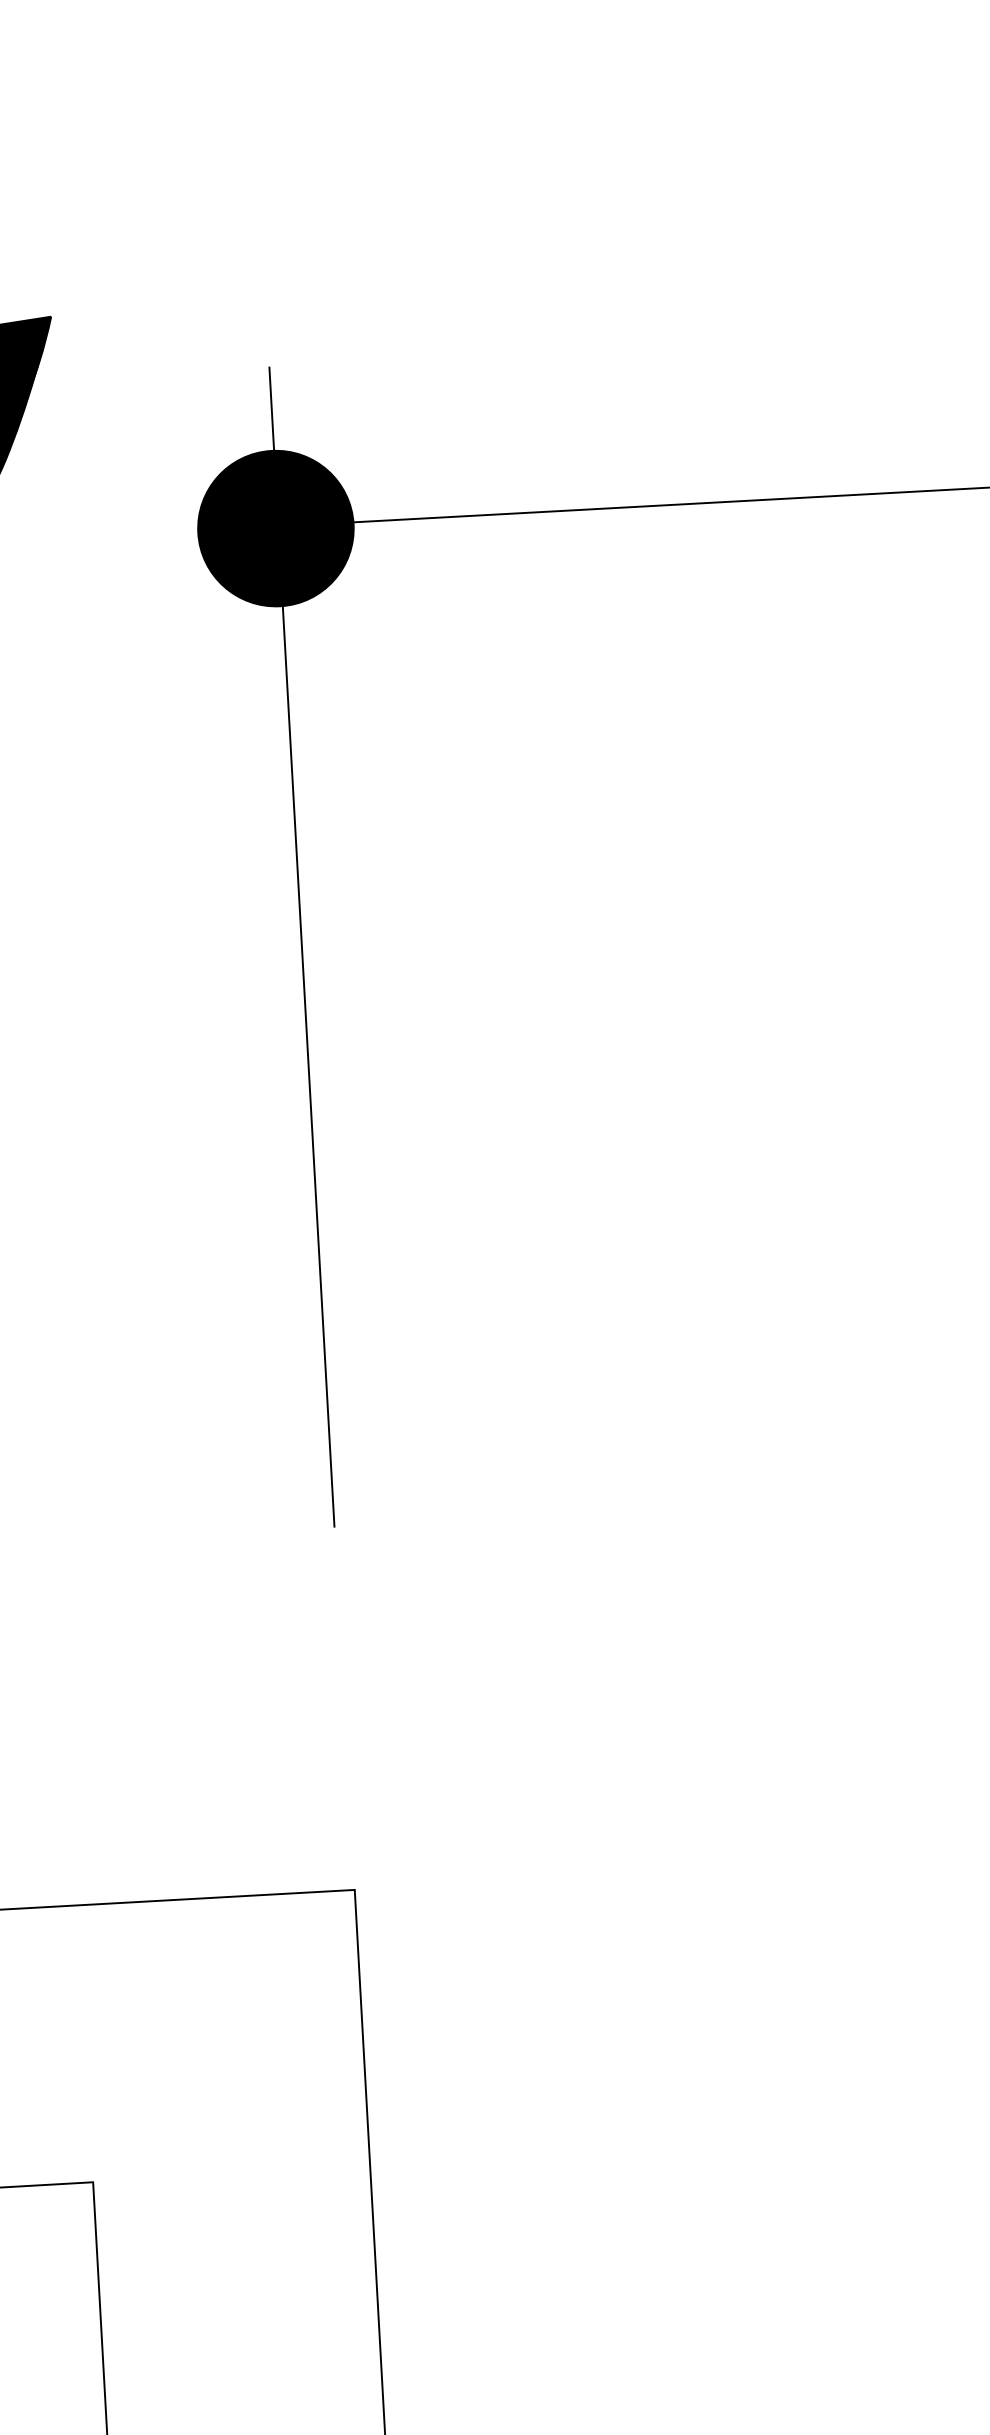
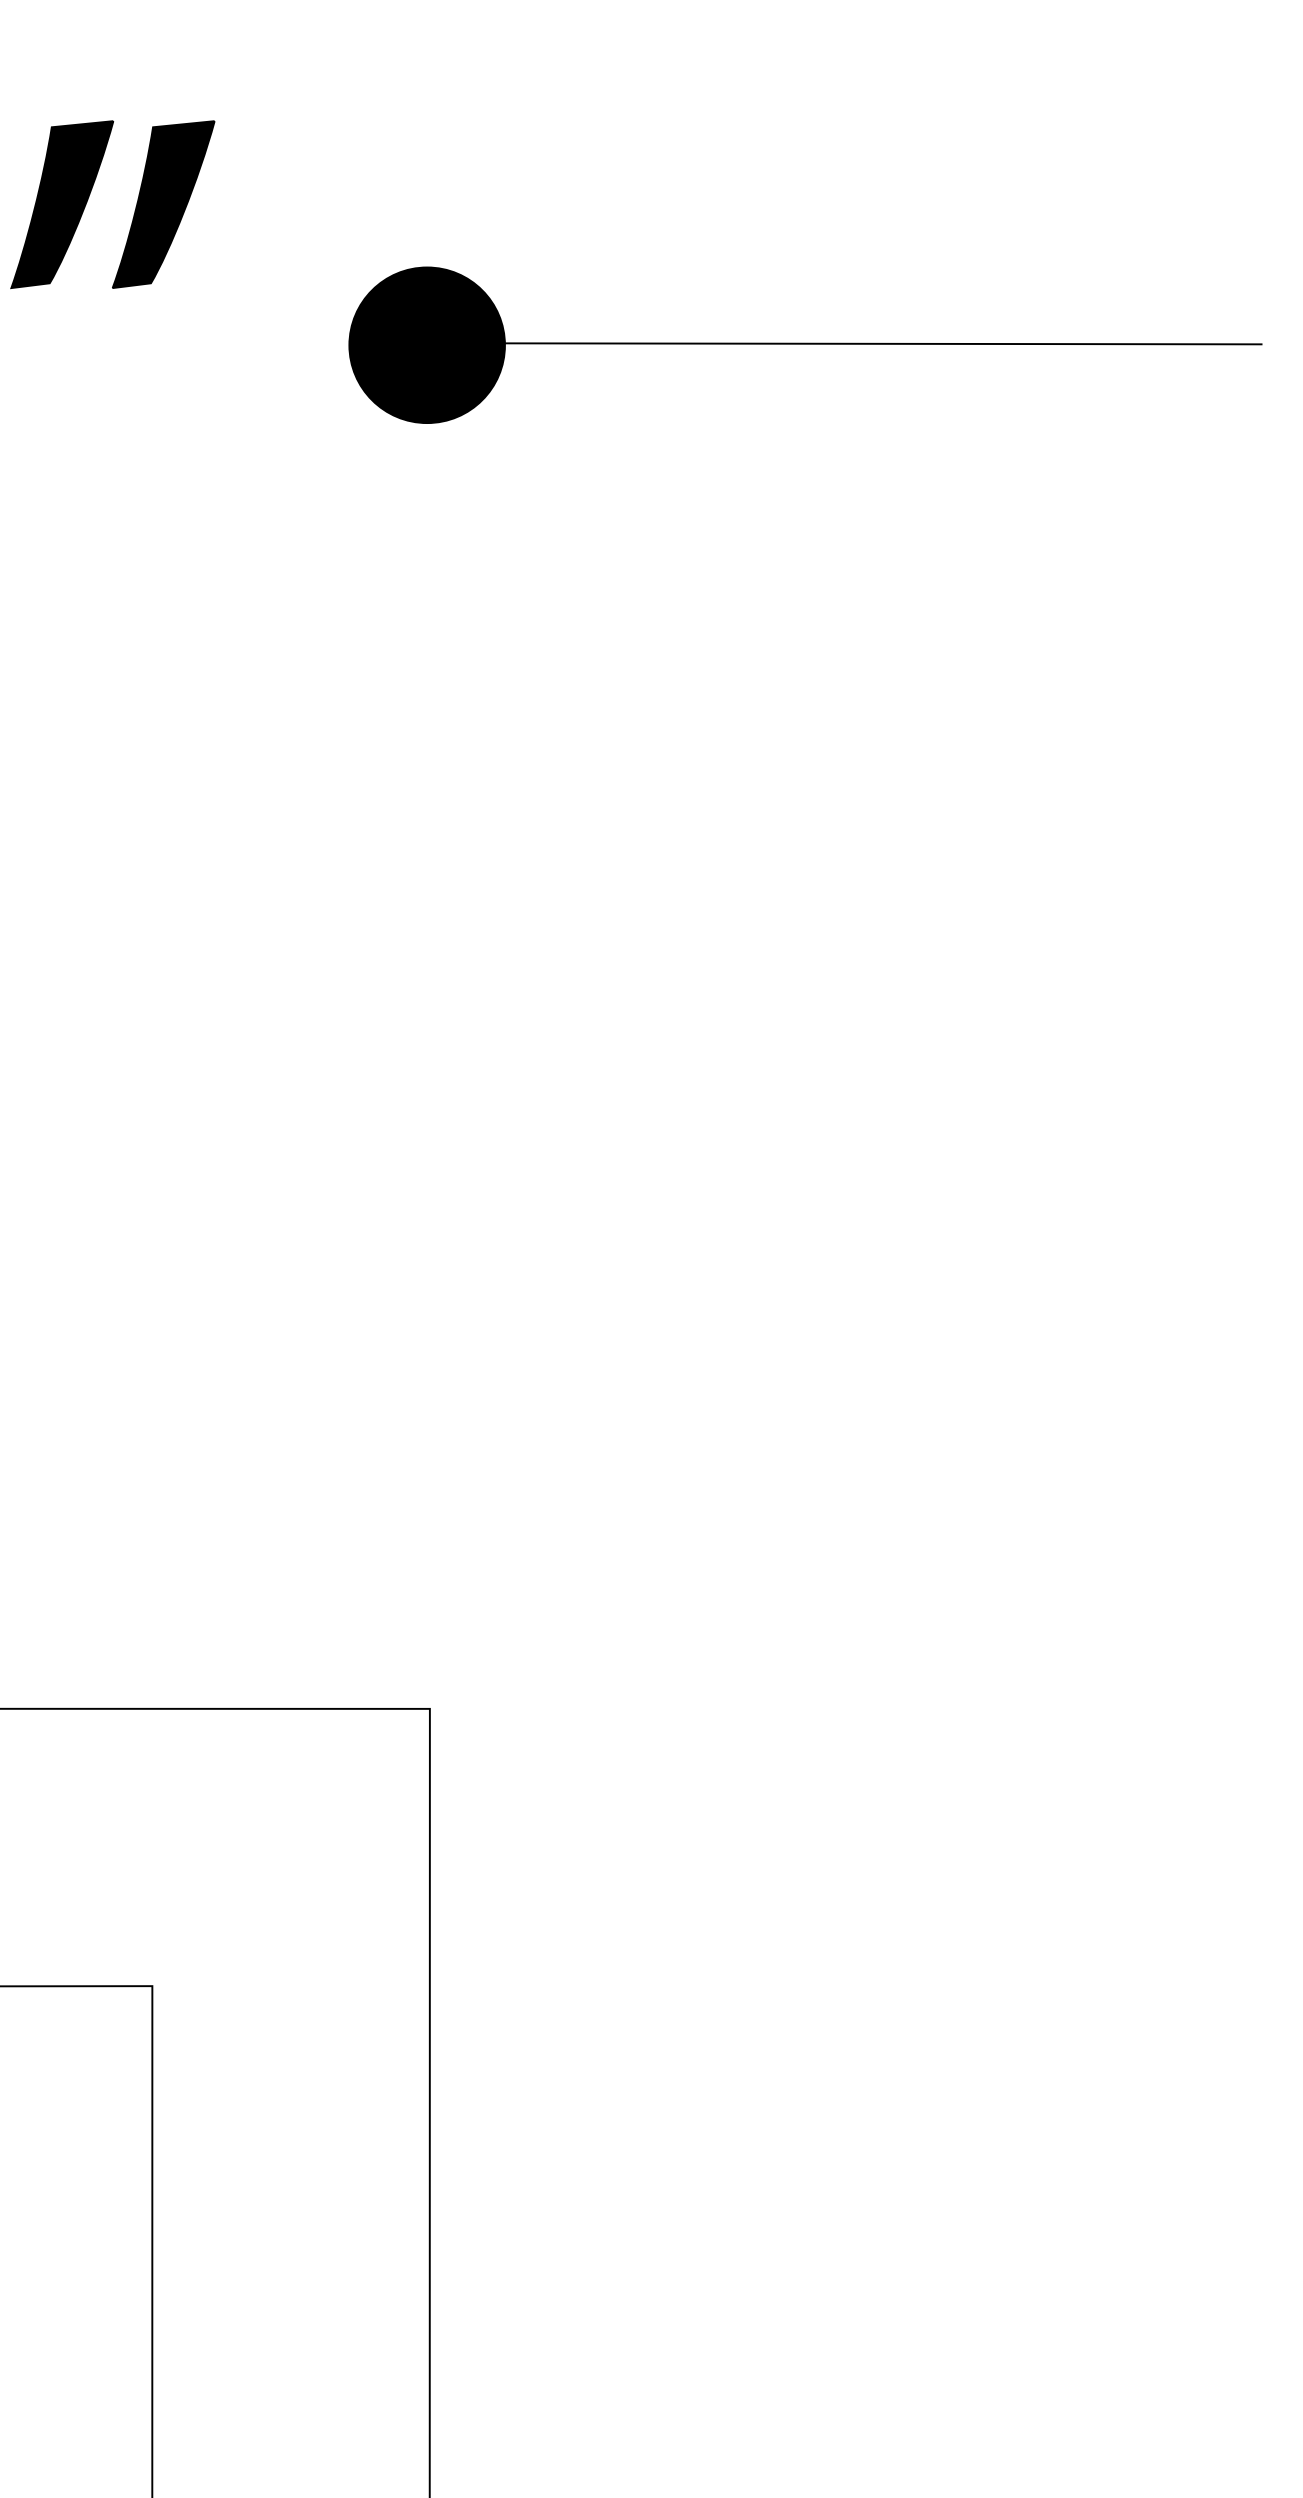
line: (301, 947) -> (429, 764), removed

